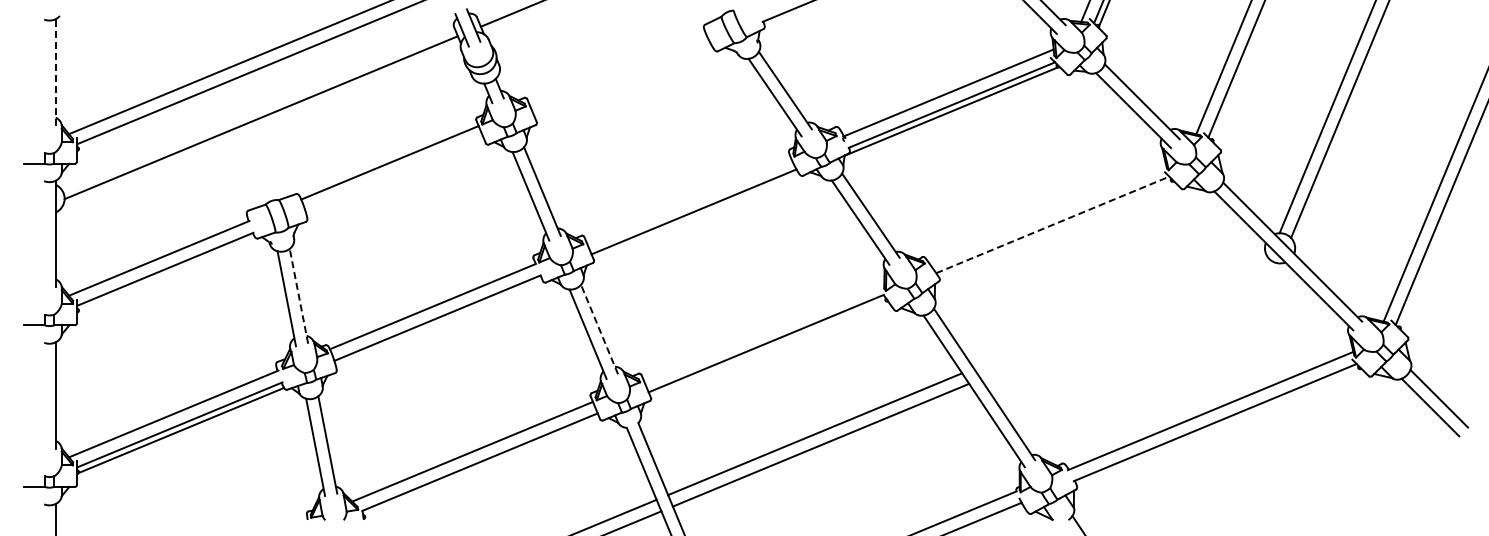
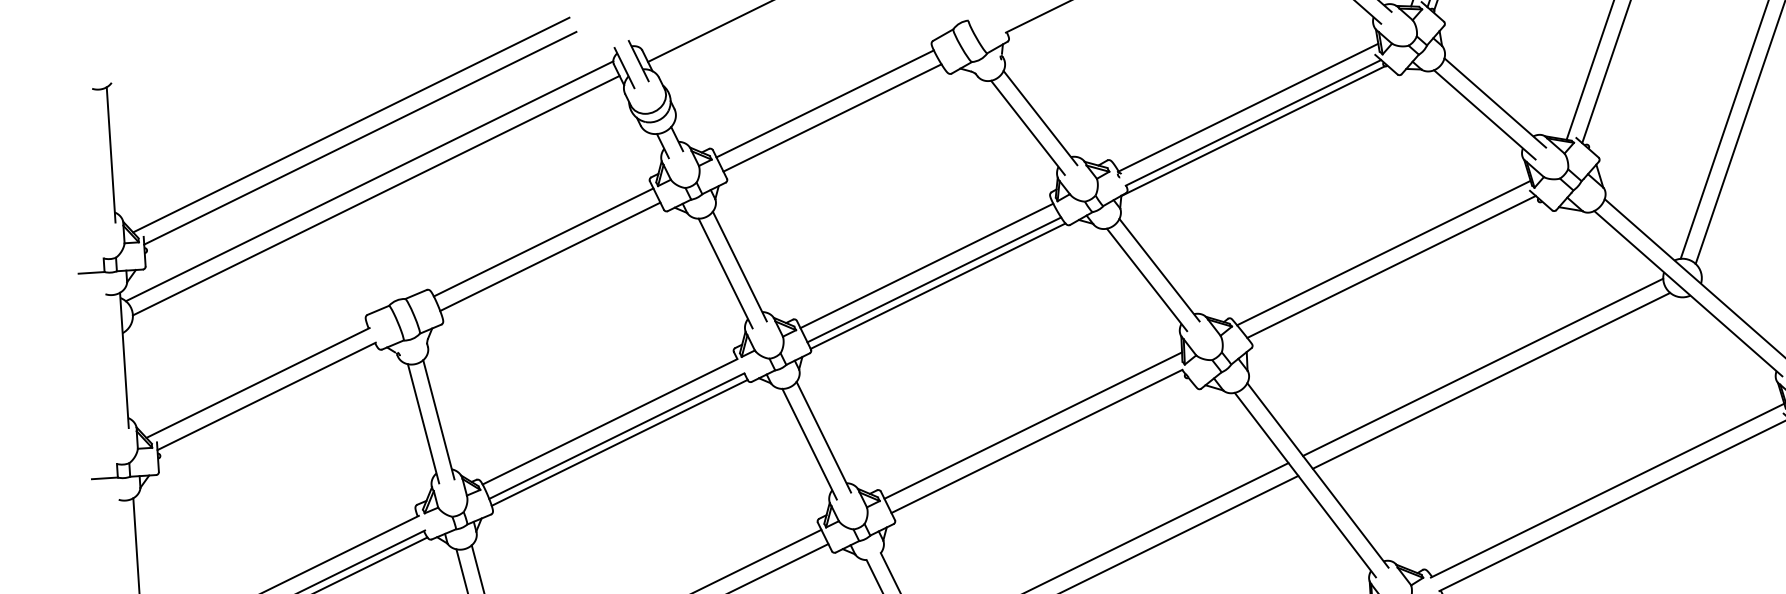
line: (617, 68) -> (825, 103), added
line: (55, 71) -> (110, 153), dashed -> solid
line: (622, 79) -> (832, 117), added
line: (256, 105) -> (369, 180), added
line: (394, 174) -> (550, 256), added
line: (688, 200) -> (926, 265), added
line: (1047, 213) -> (1383, 252), added
line: (696, 216) -> (937, 285), added
line: (1053, 224) -> (1392, 266), dashed -> solid
line: (298, 295) -> (438, 418), dashed -> solid
line: (1118, 307) -> (1481, 366), added
line: (1124, 319) -> (1490, 381), added
line: (439, 323) -> (619, 442), added
line: (599, 329) -> (823, 437), dashed -> solid
line: (763, 330) -> (1032, 424), added

